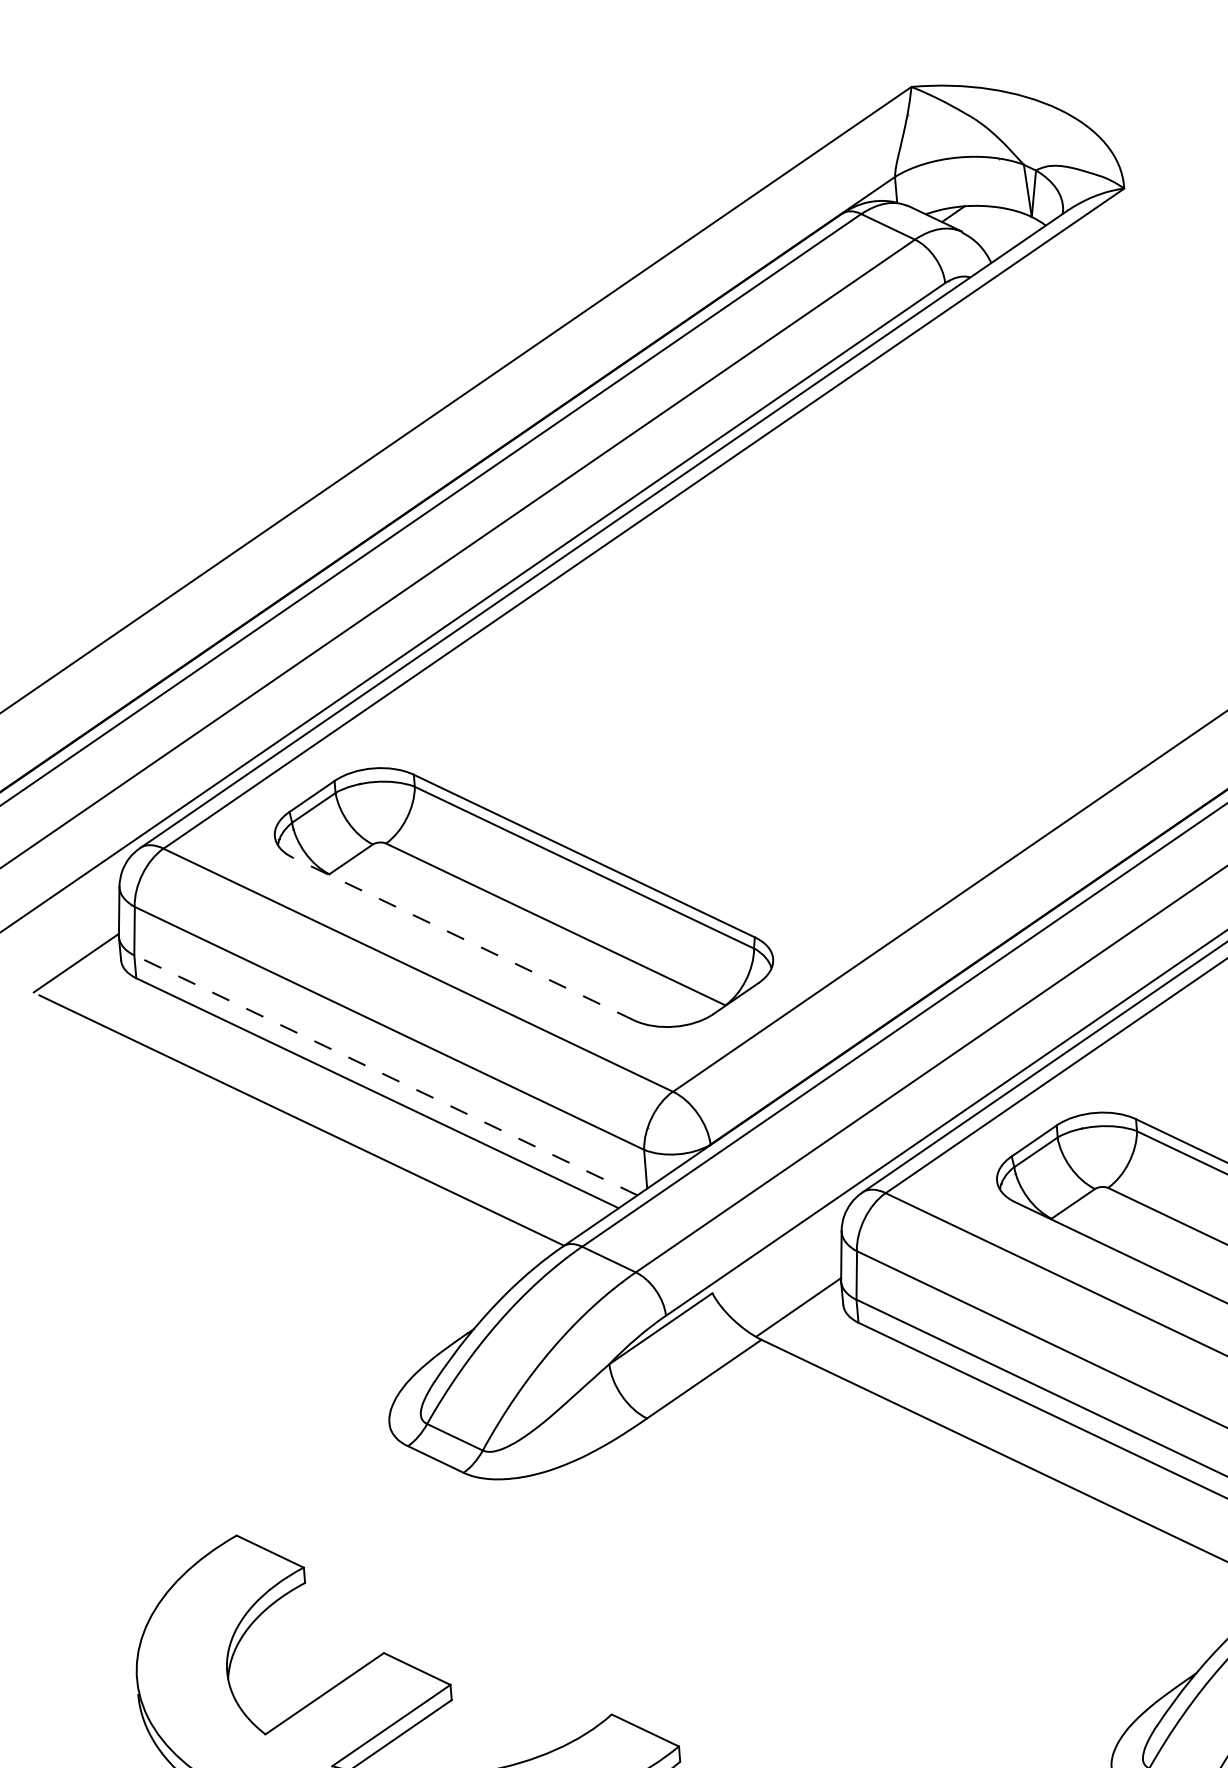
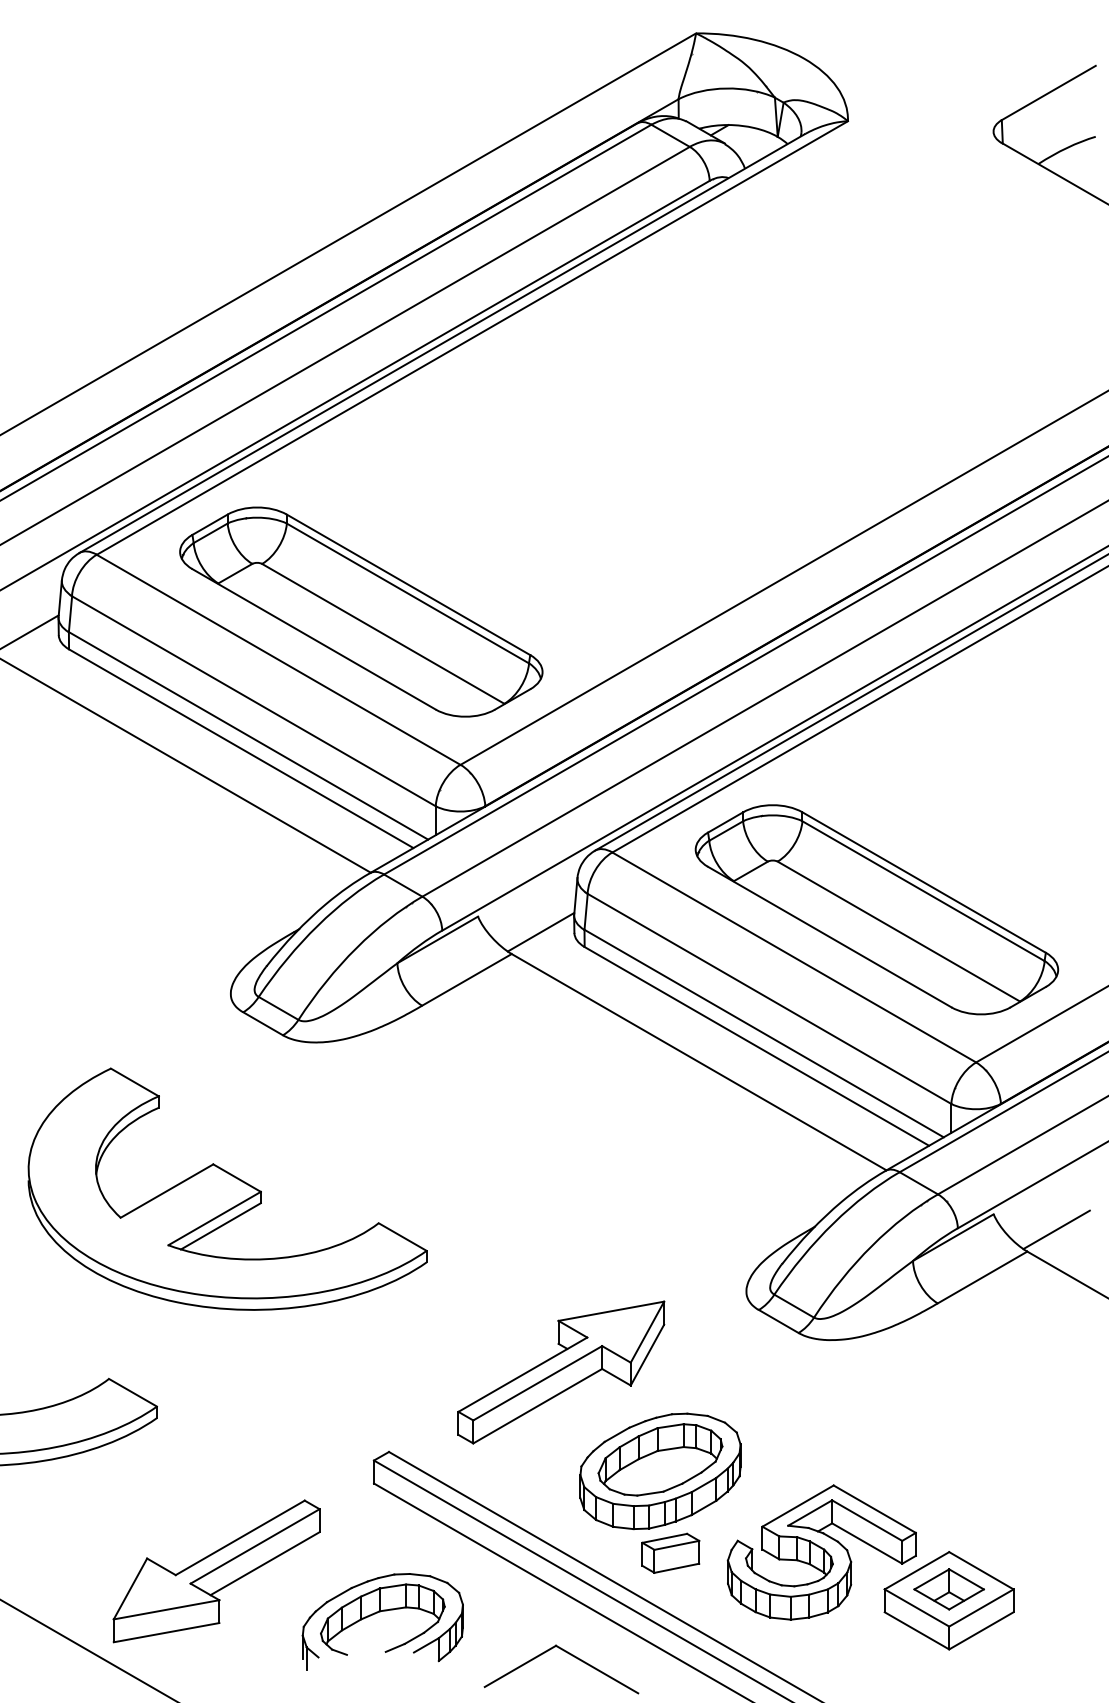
line: (464, 939) -> (314, 639), dashed -> solid
line: (385, 1074) -> (248, 735), dashed -> solid

